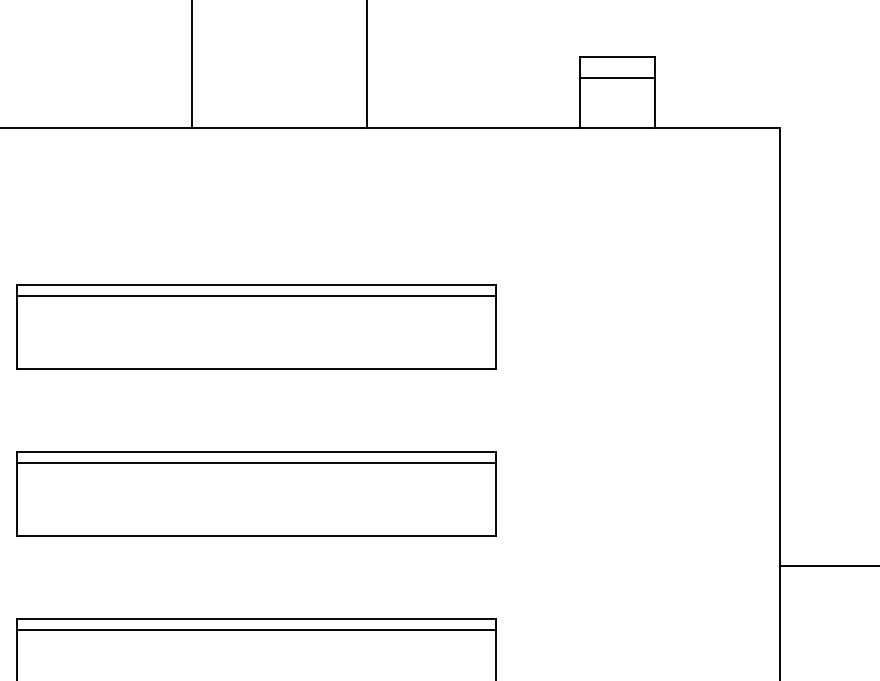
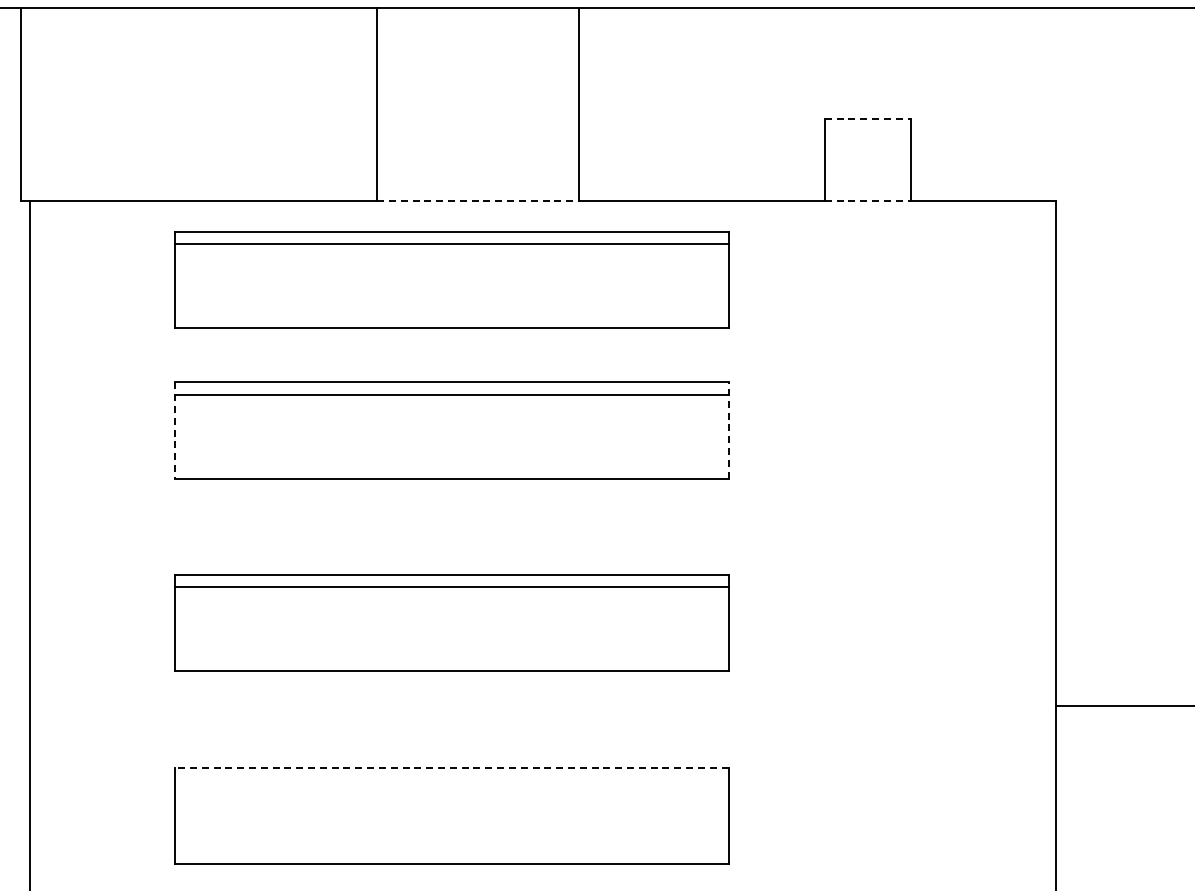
line: (617, 57) -> (868, 119), solid -> dashed
line: (616, 78) -> (867, 143), removed
line: (279, 127) -> (478, 200), solid -> dashed
line: (617, 127) -> (868, 200), solid -> dashed
part: (256, 196) -> (451, 279), added
line: (16, 327) -> (174, 431), solid -> dashed
line: (496, 327) -> (728, 430), solid -> dashed
line: (256, 619) -> (451, 767), solid -> dashed
line: (256, 629) -> (451, 779), removed

